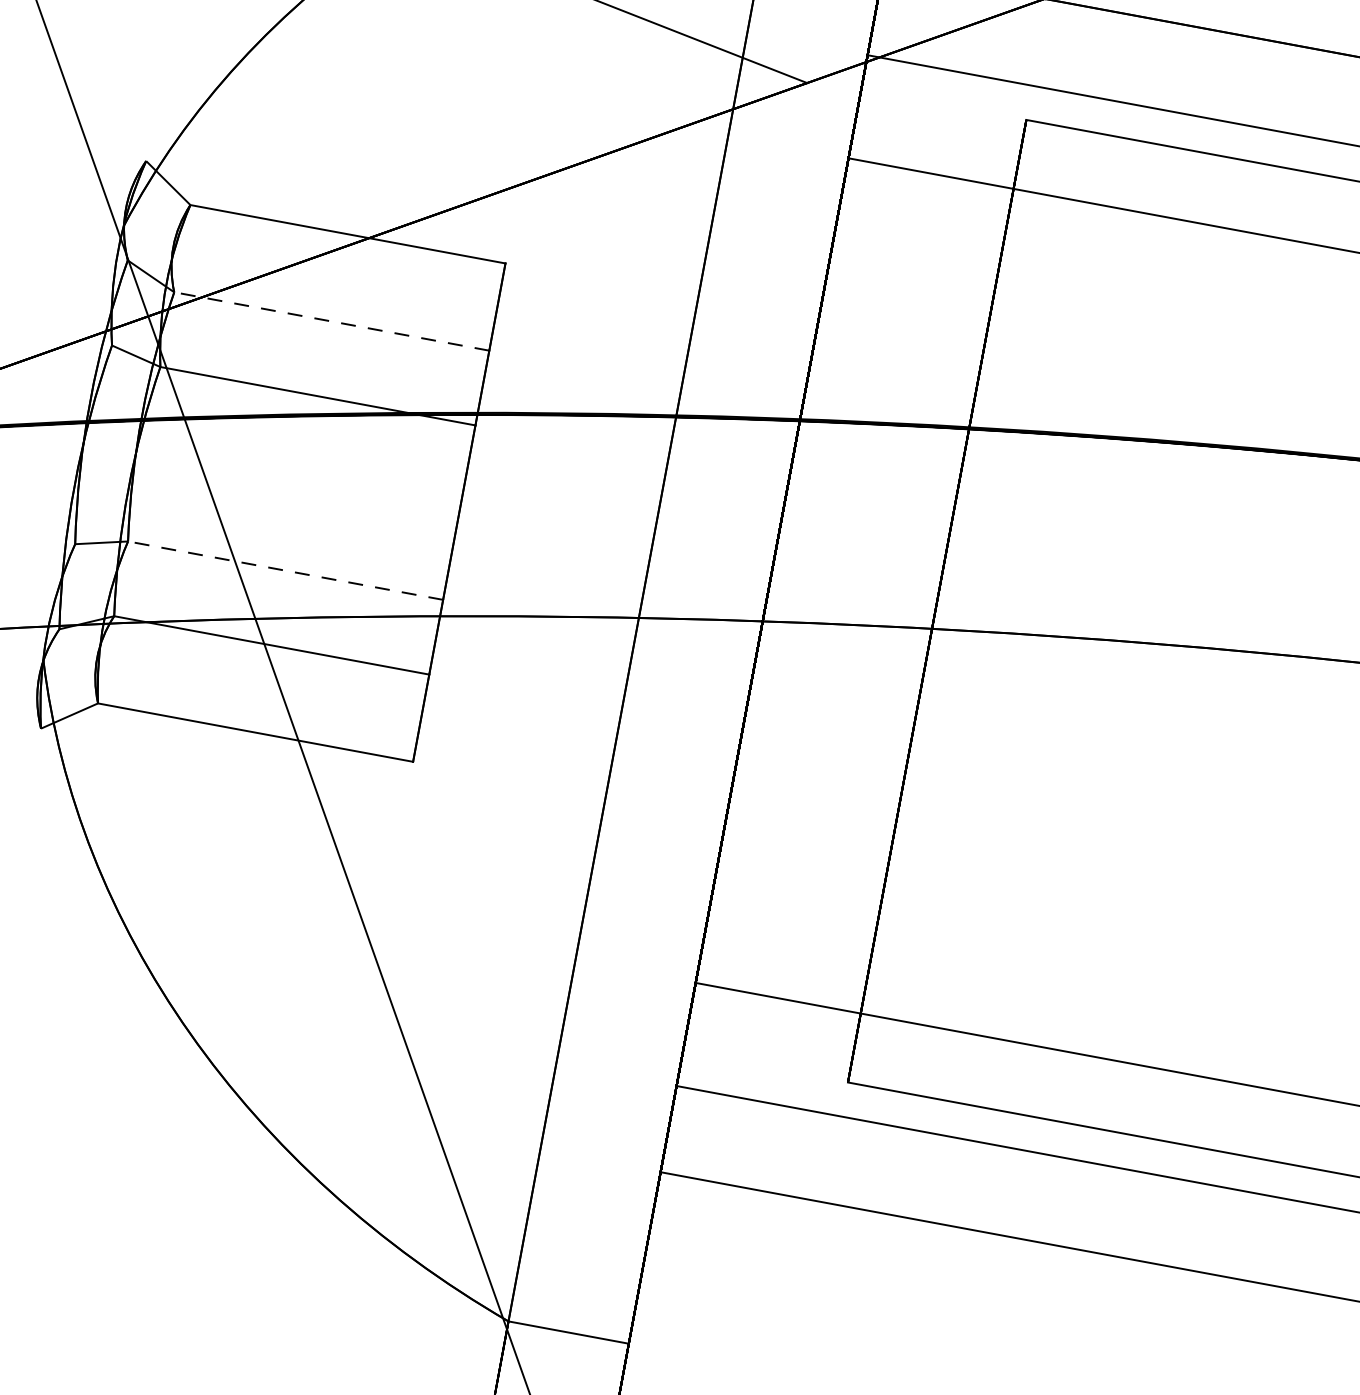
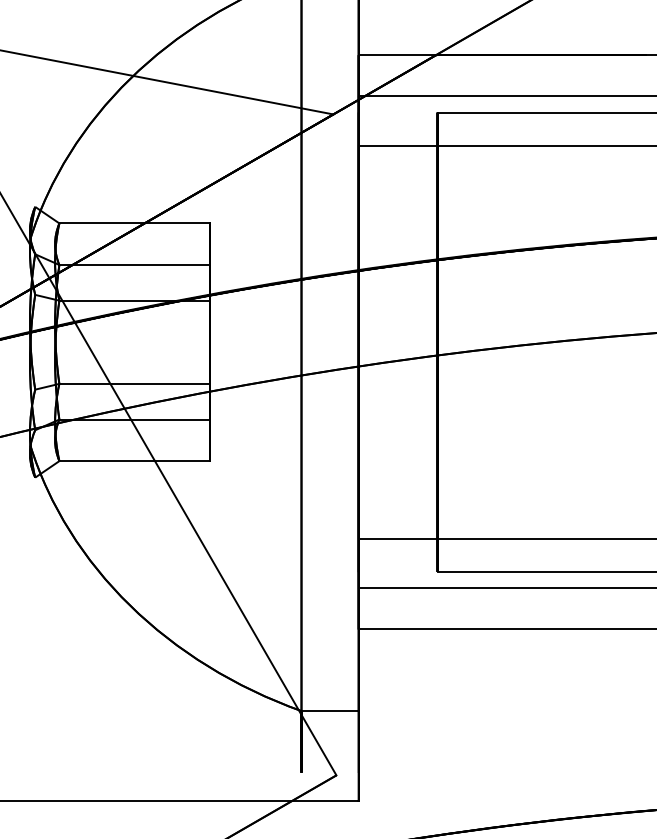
line: (331, 322) -> (134, 265), dashed -> solid
line: (285, 569) -> (134, 383), dashed -> solid

